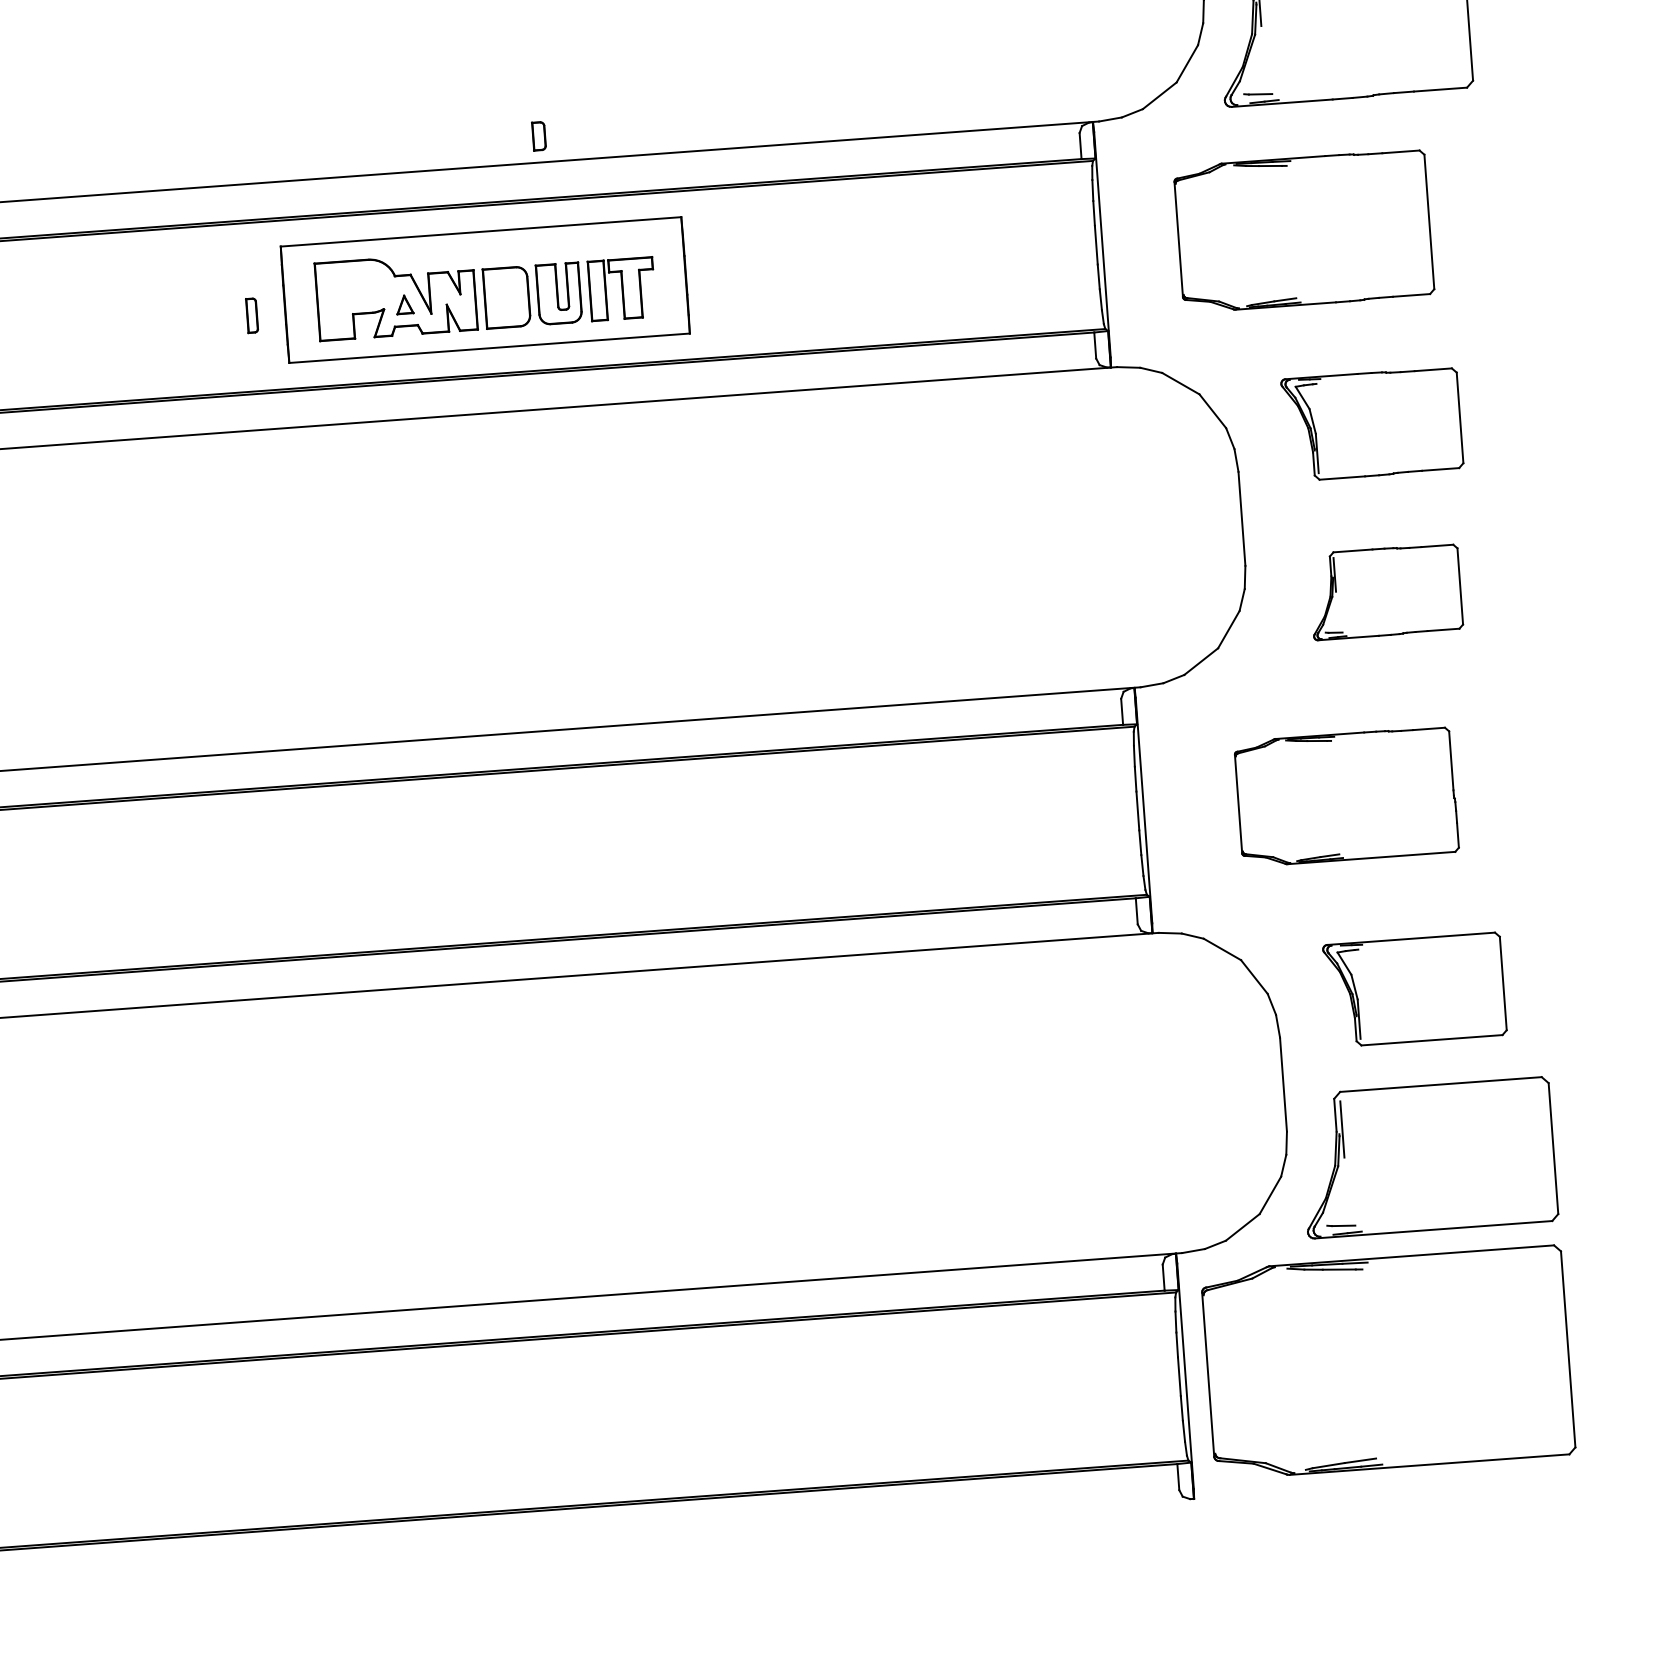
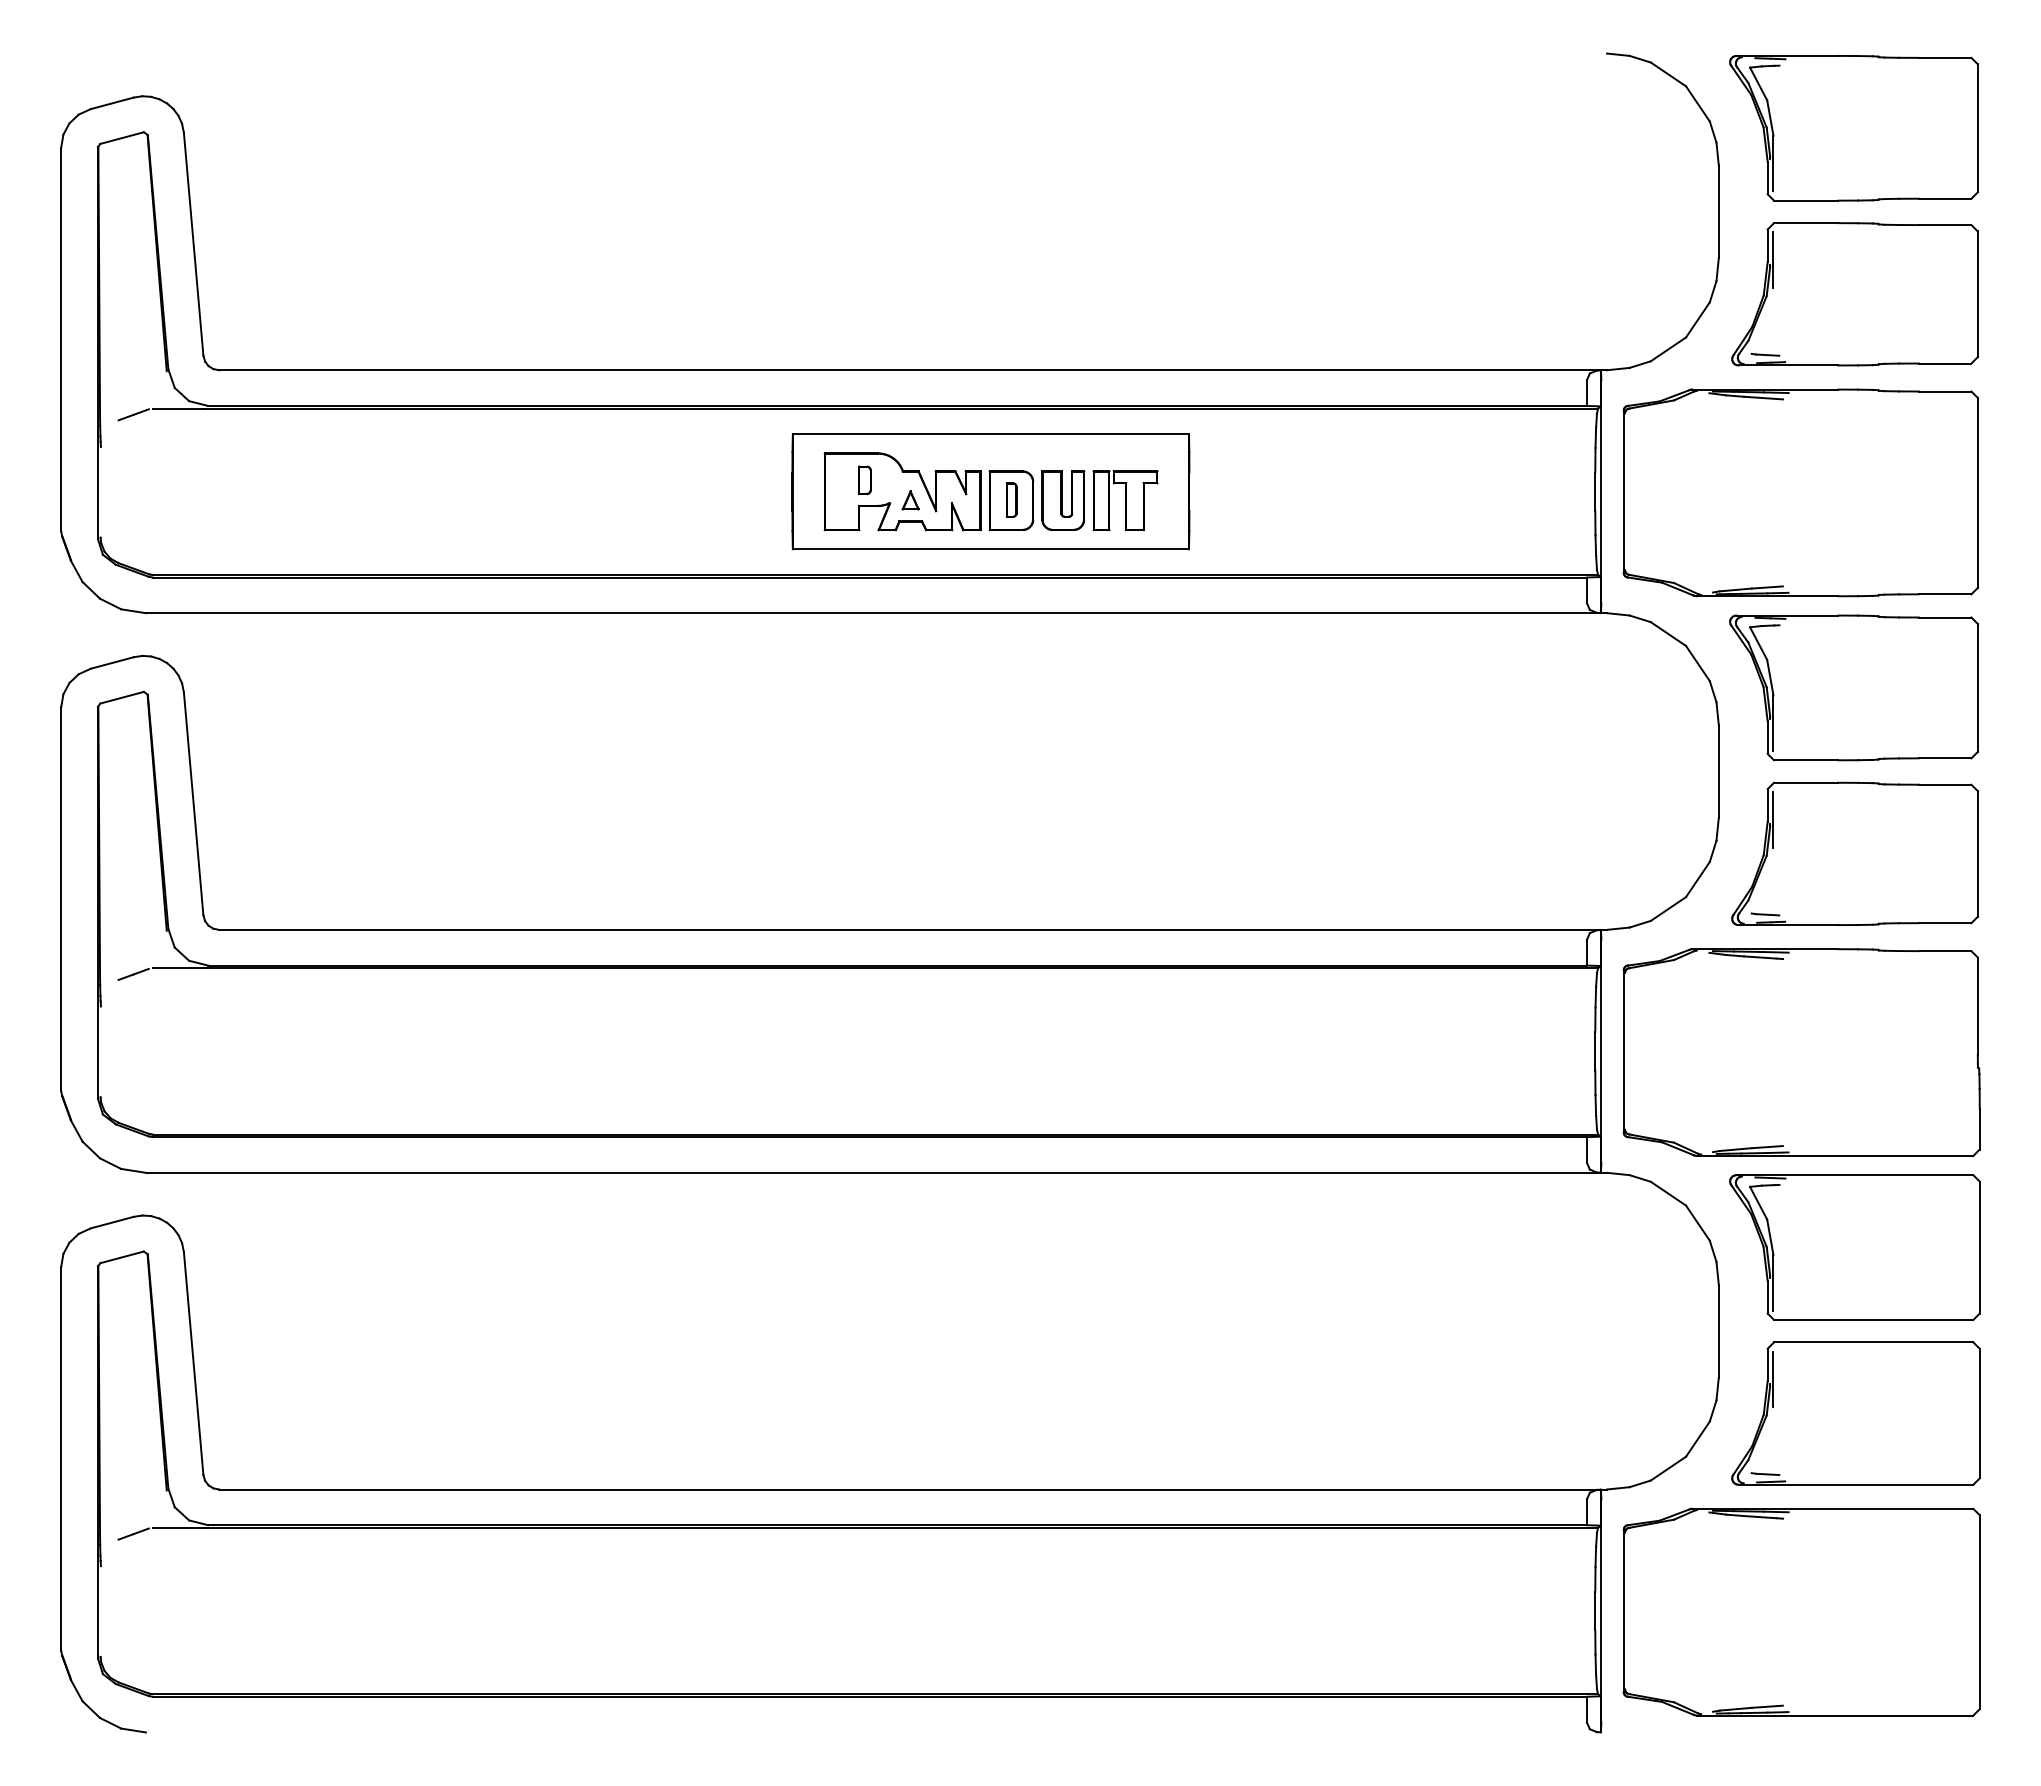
part: (538, 136) -> (864, 480), moved
part: (1303, 230) -> (1800, 492), size x1.43
part: (251, 315) -> (1011, 499), moved
part: (1371, 423) -> (1853, 687), size x1.43
part: (1385, 591) -> (1854, 853), size x1.67
part: (1346, 796) -> (1801, 1052), size x1.67
part: (1414, 990) -> (1854, 1247), size x1.43

